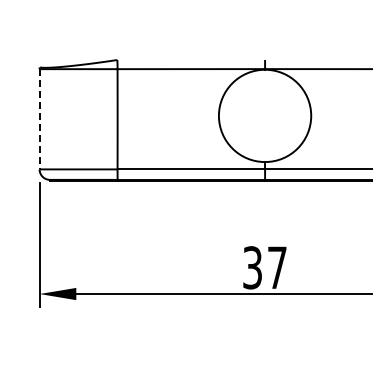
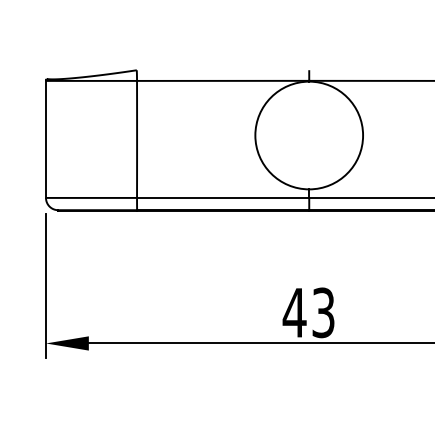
line: (39, 119) -> (45, 139), dashed -> solid
text: (264, 267) -> (308, 312), 37 -> 43

